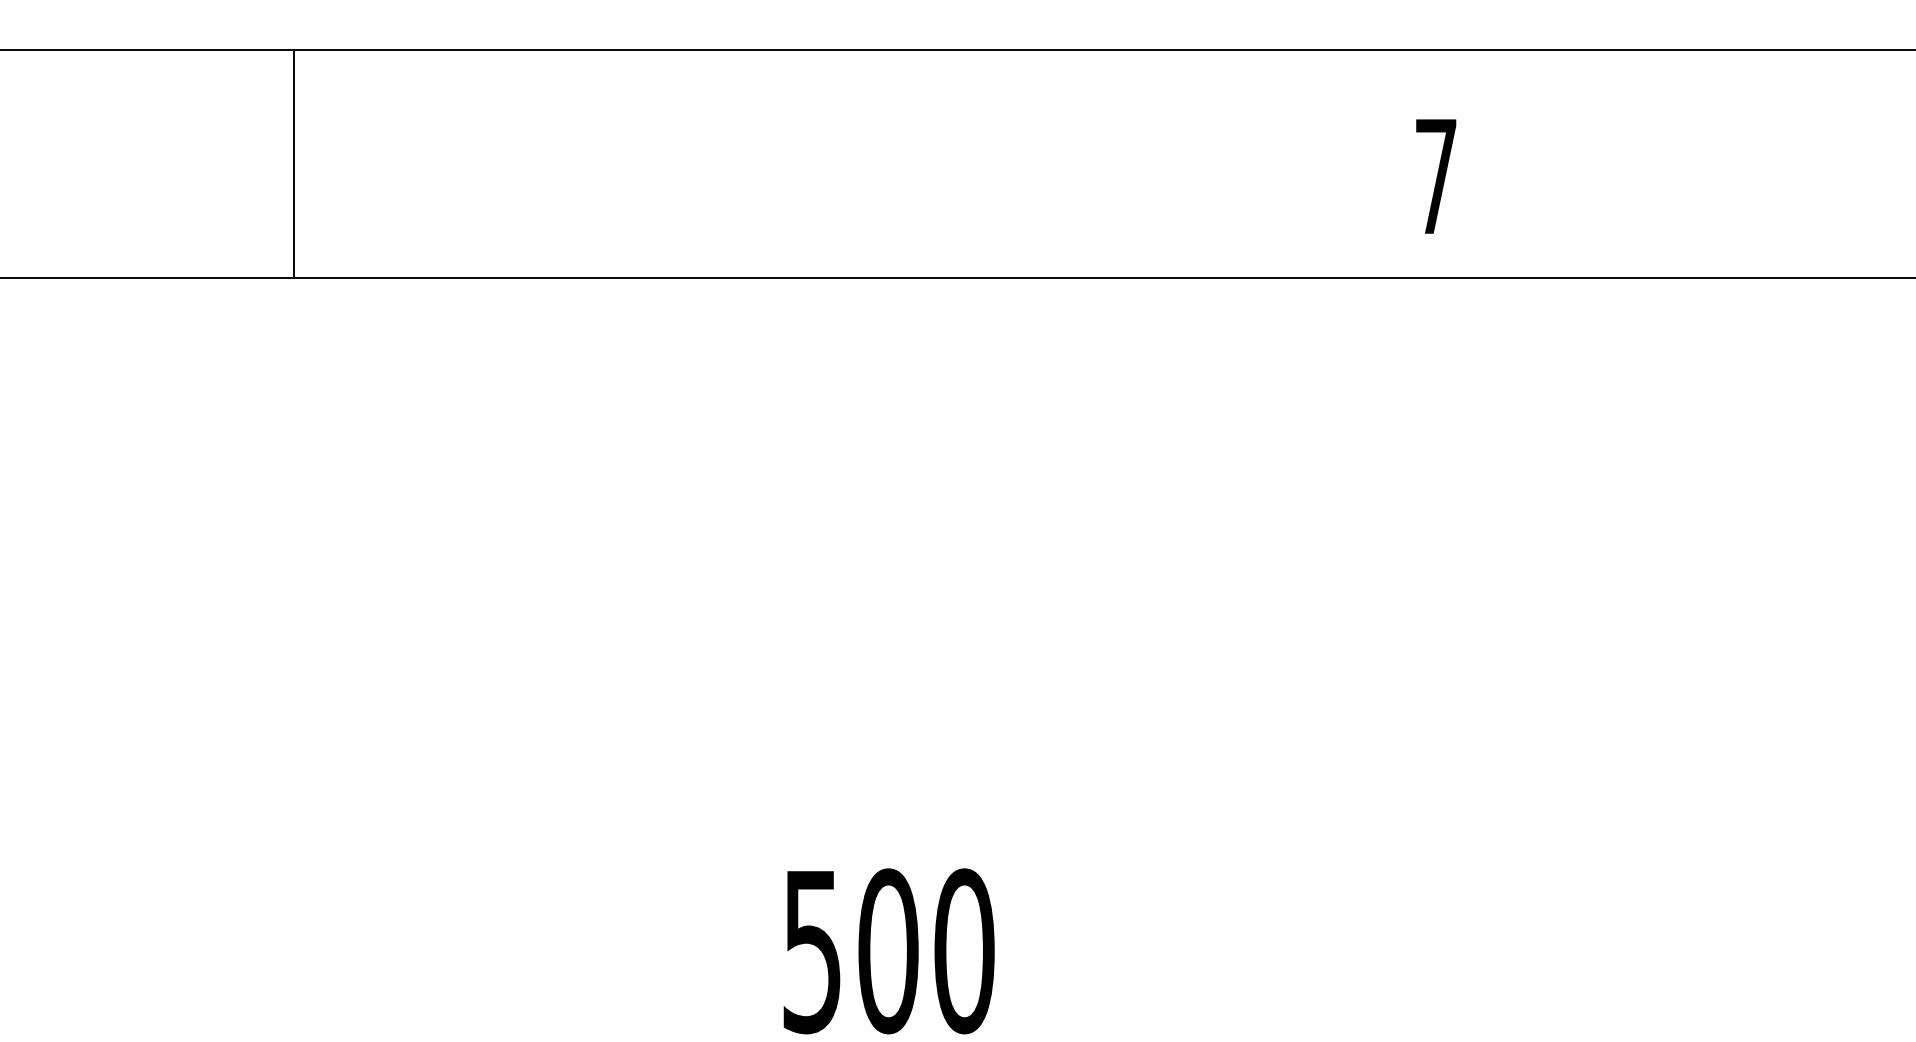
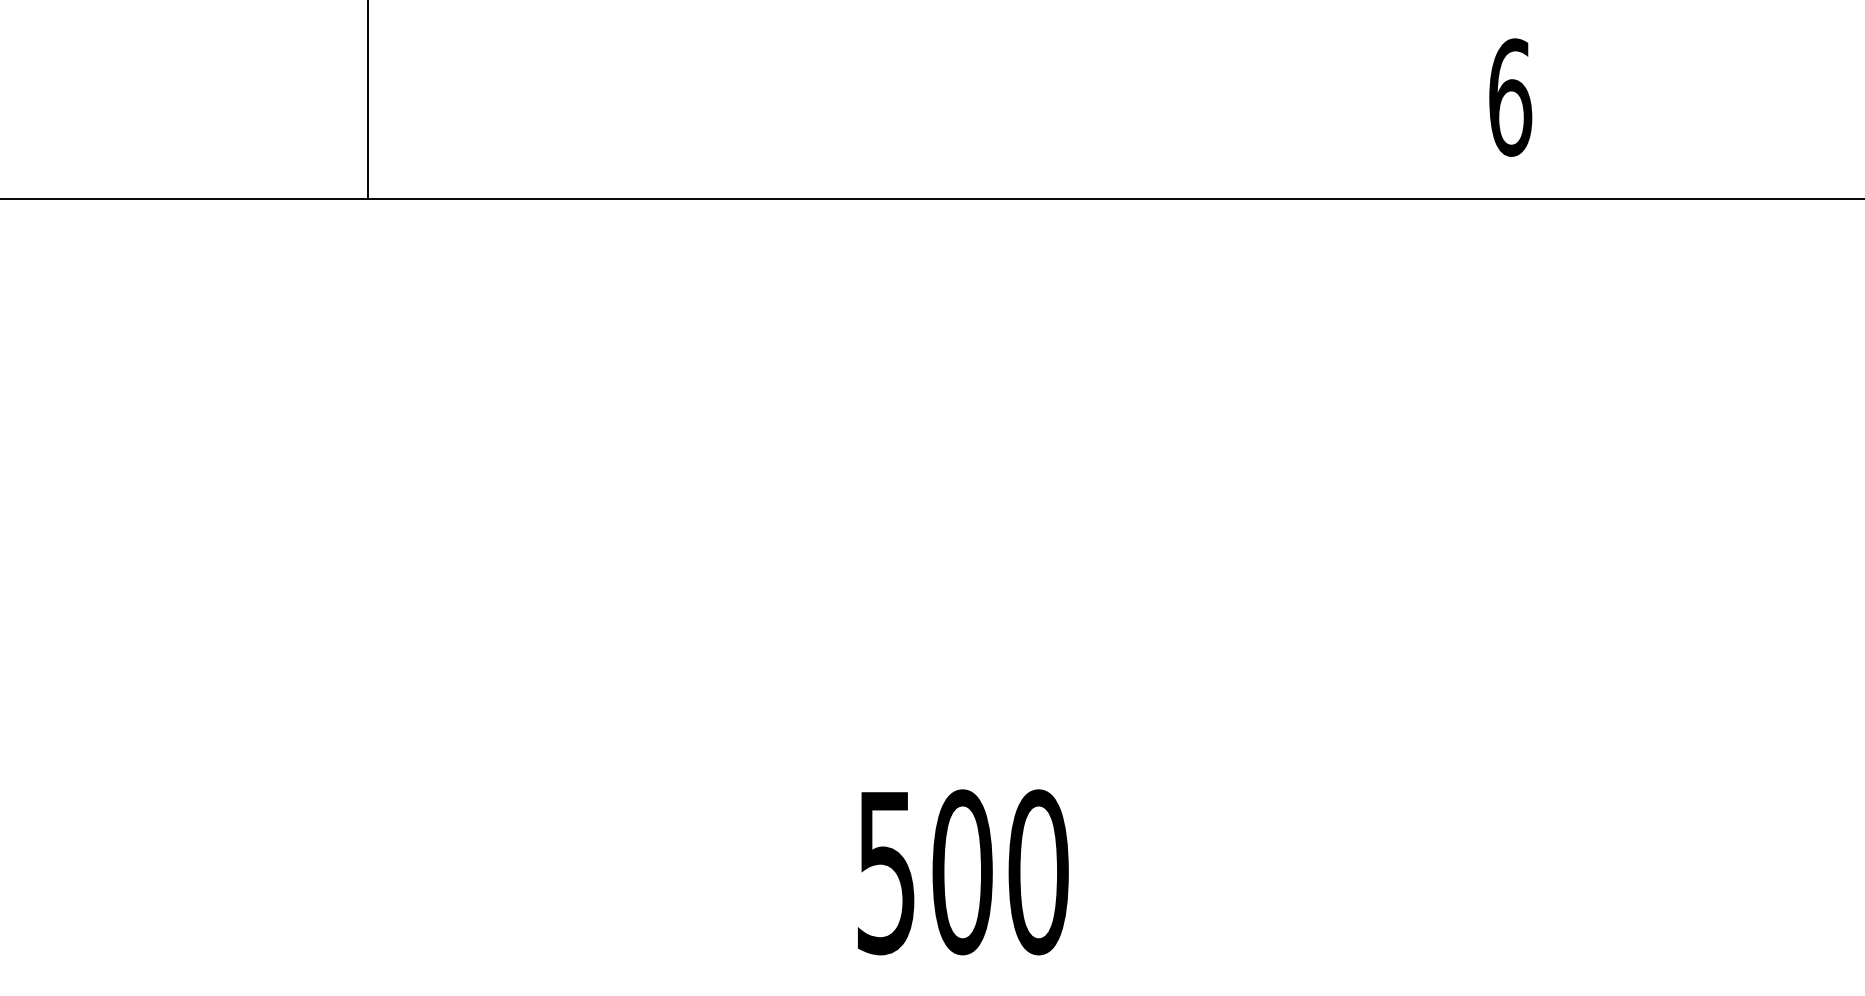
text: (1436, 176) -> (1510, 97), 7 -> 6

